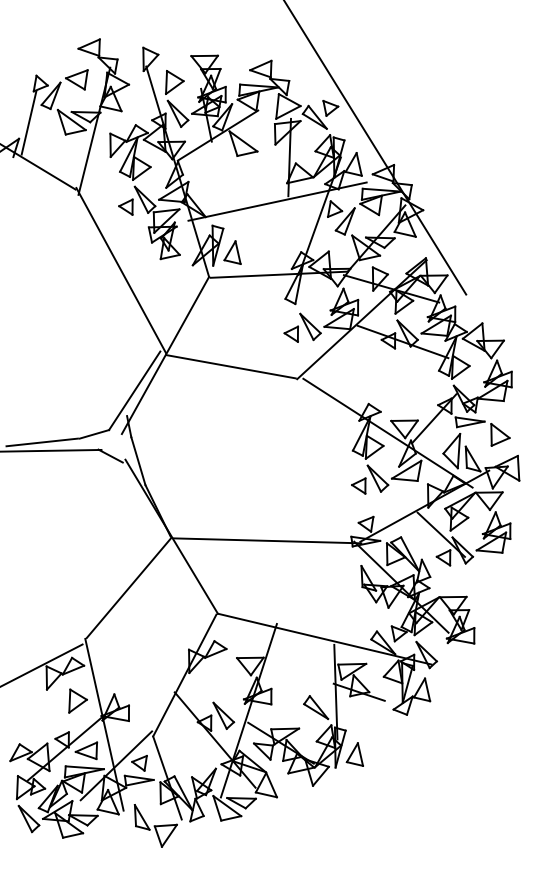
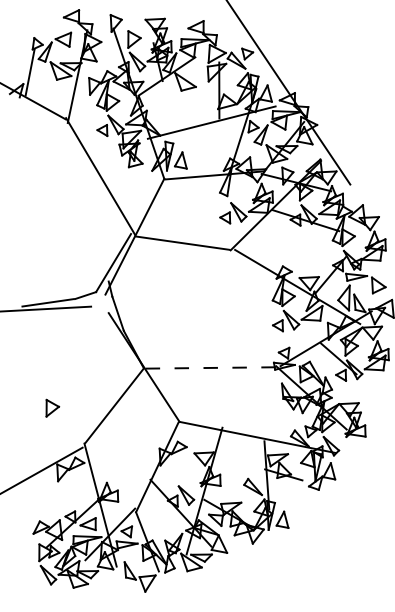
line: (110, 455) -> (97, 310), removed
line: (267, 540) -> (213, 367), solid -> dashed
part: (77, 700) -> (52, 407), moved

